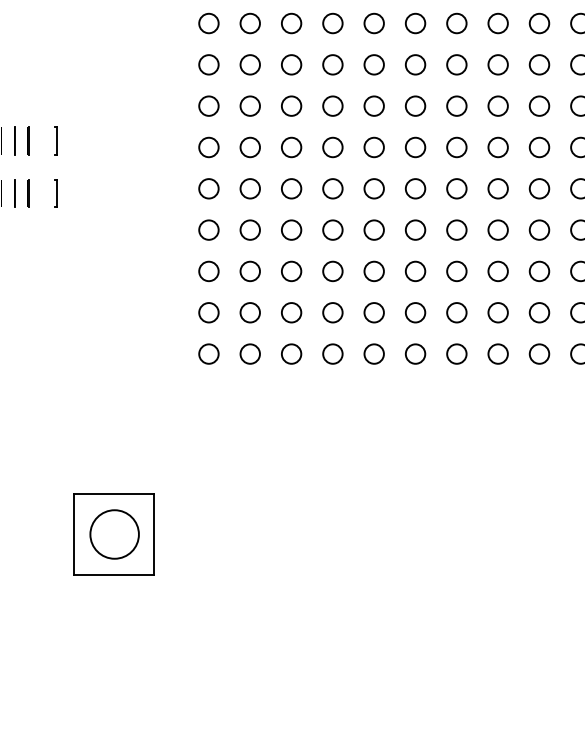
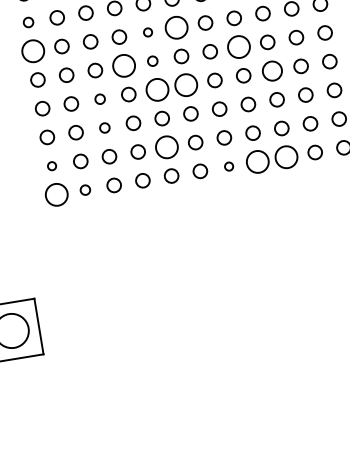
circle: (208, 105) -> (28, 22), size x0.7
circle: (208, 147) -> (32, 51), size x1.6
circle: (373, 147) -> (147, 32), size x0.6
circle: (415, 147) -> (176, 27), size x1.6
circle: (332, 188) -> (123, 65), size x1.6
circle: (373, 188) -> (152, 61), size x0.7
circle: (497, 188) -> (238, 46), size x1.6
circle: (291, 229) -> (99, 98), size x0.7
circle: (373, 229) -> (156, 89), size x1.6
circle: (415, 229) -> (186, 84), size x1.6
circle: (539, 229) -> (272, 70), size x1.4
circle: (291, 271) -> (104, 128), size x0.7
circle: (208, 312) -> (51, 166), size x0.6
circle: (373, 312) -> (166, 147), size x1.6
circle: (208, 353) -> (56, 194), size x1.6
circle: (249, 353) -> (84, 189), size x0.7
circle: (456, 353) -> (228, 166), size x0.6
circle: (497, 353) -> (257, 161), size x1.6
circle: (539, 353) -> (286, 156), size x1.6

